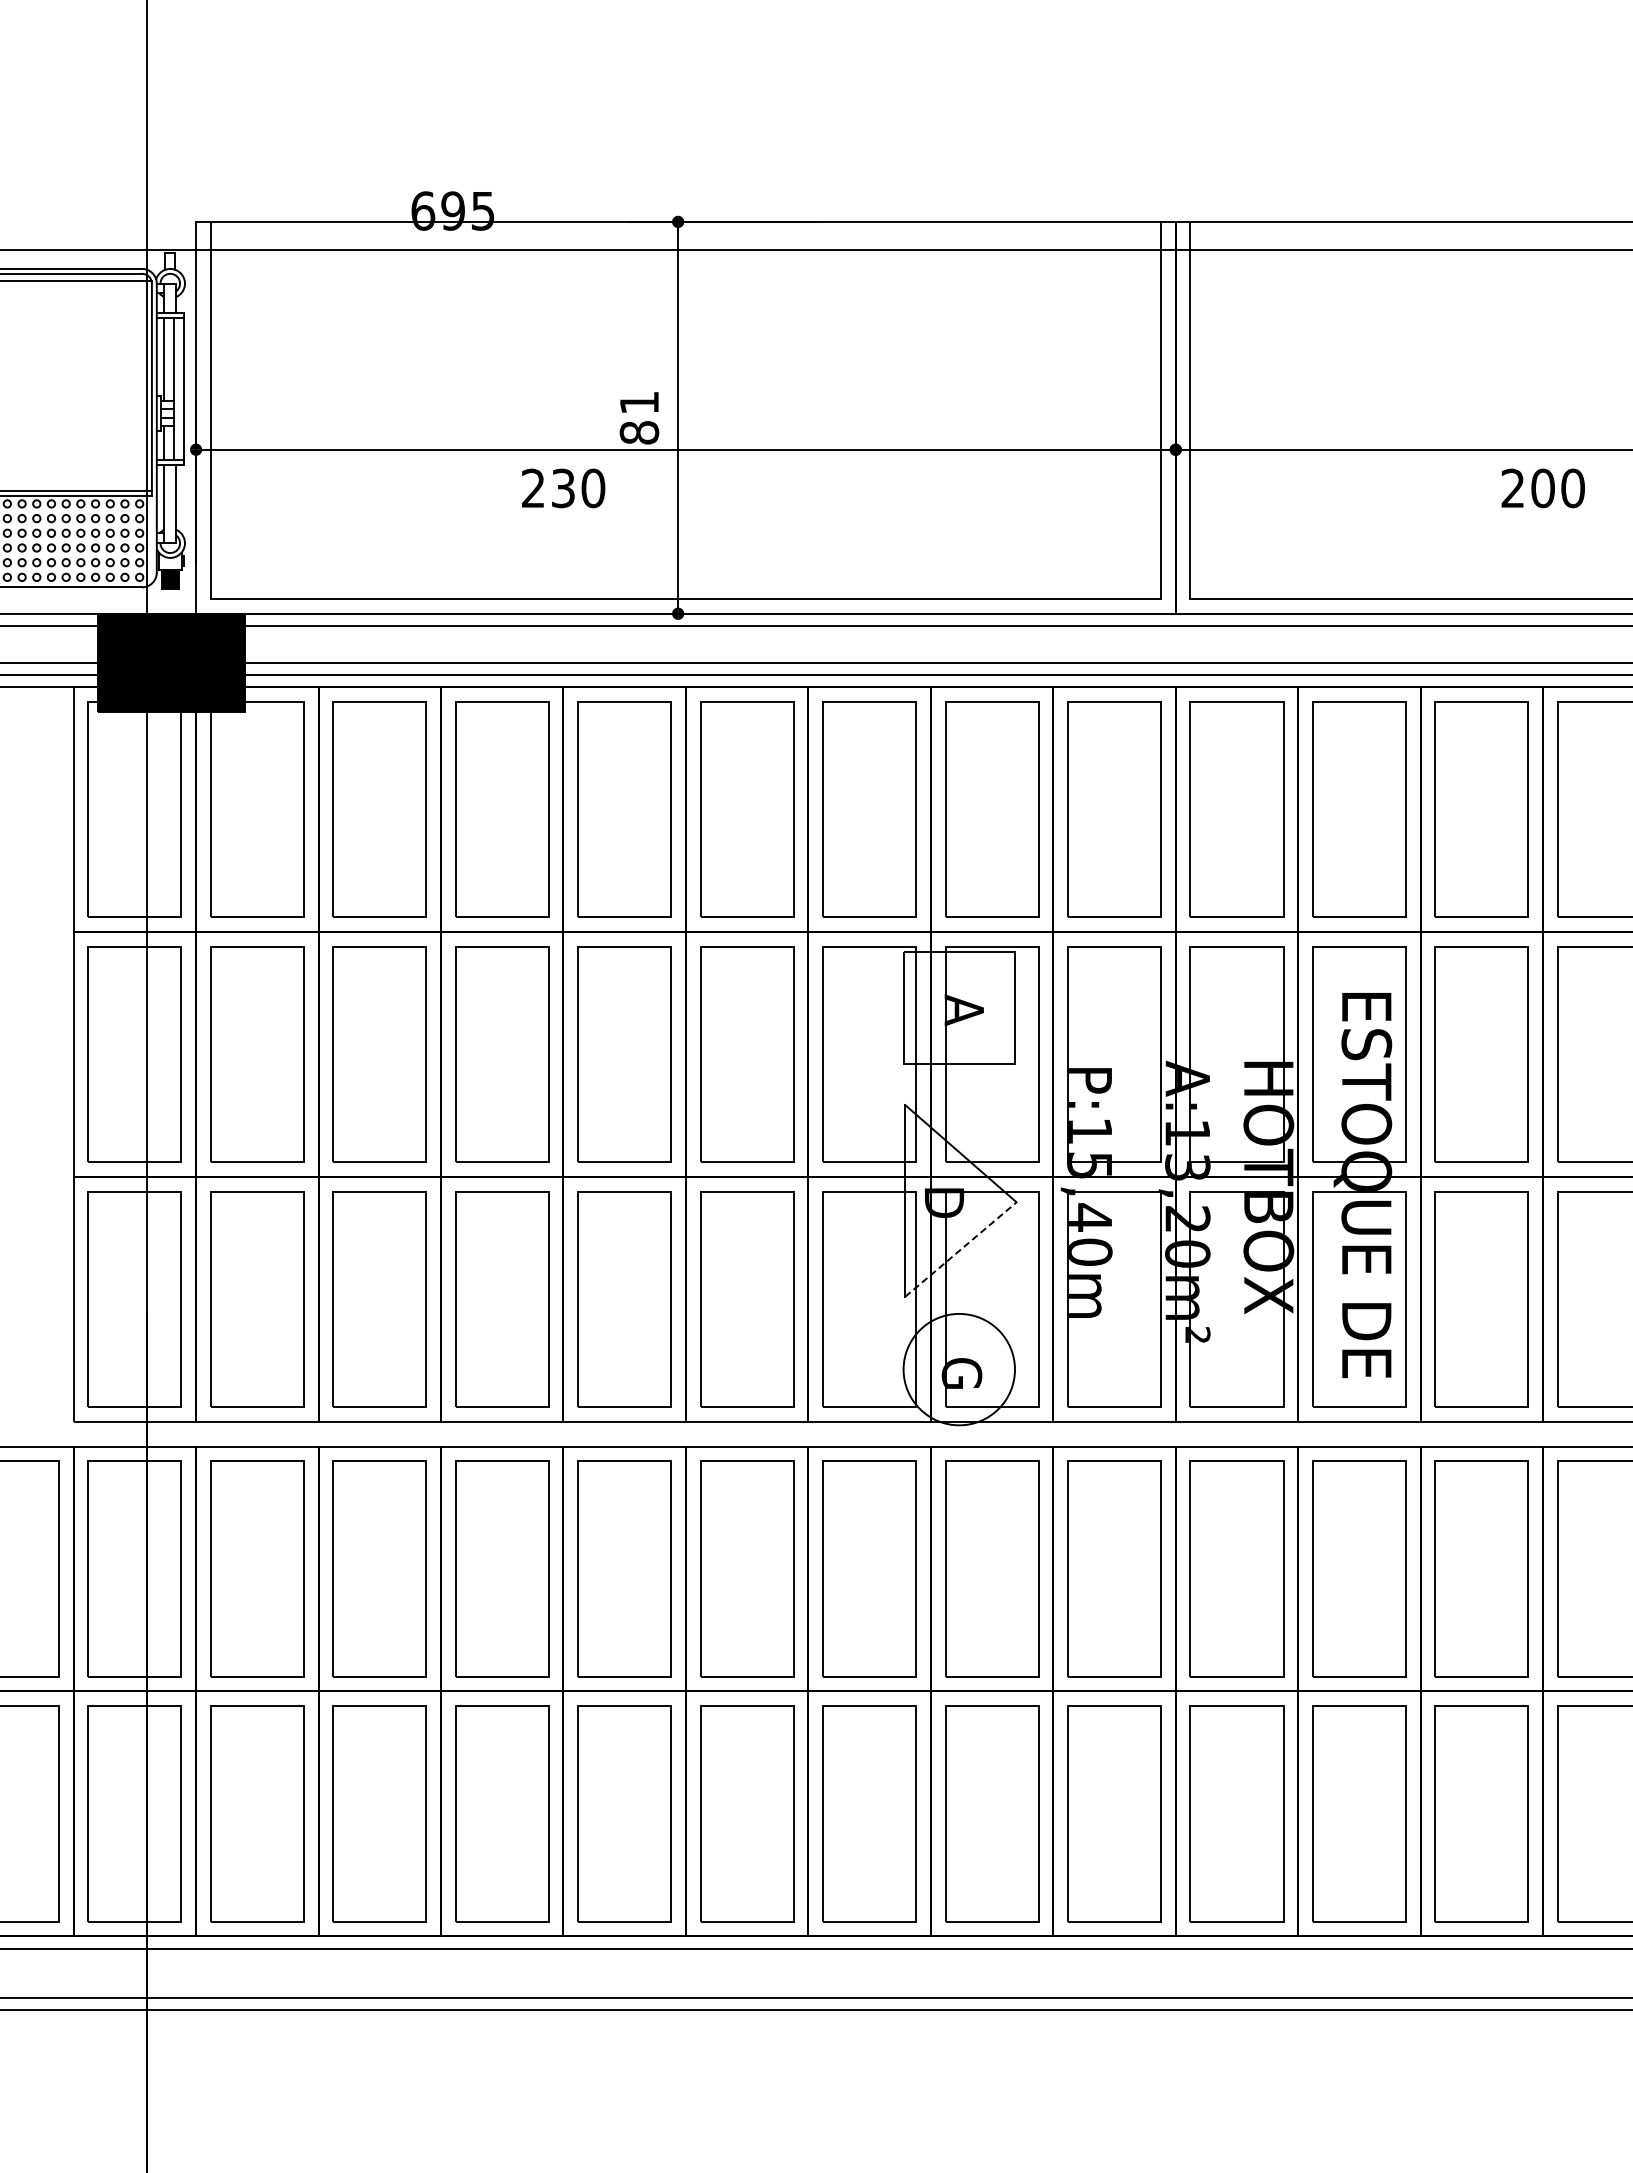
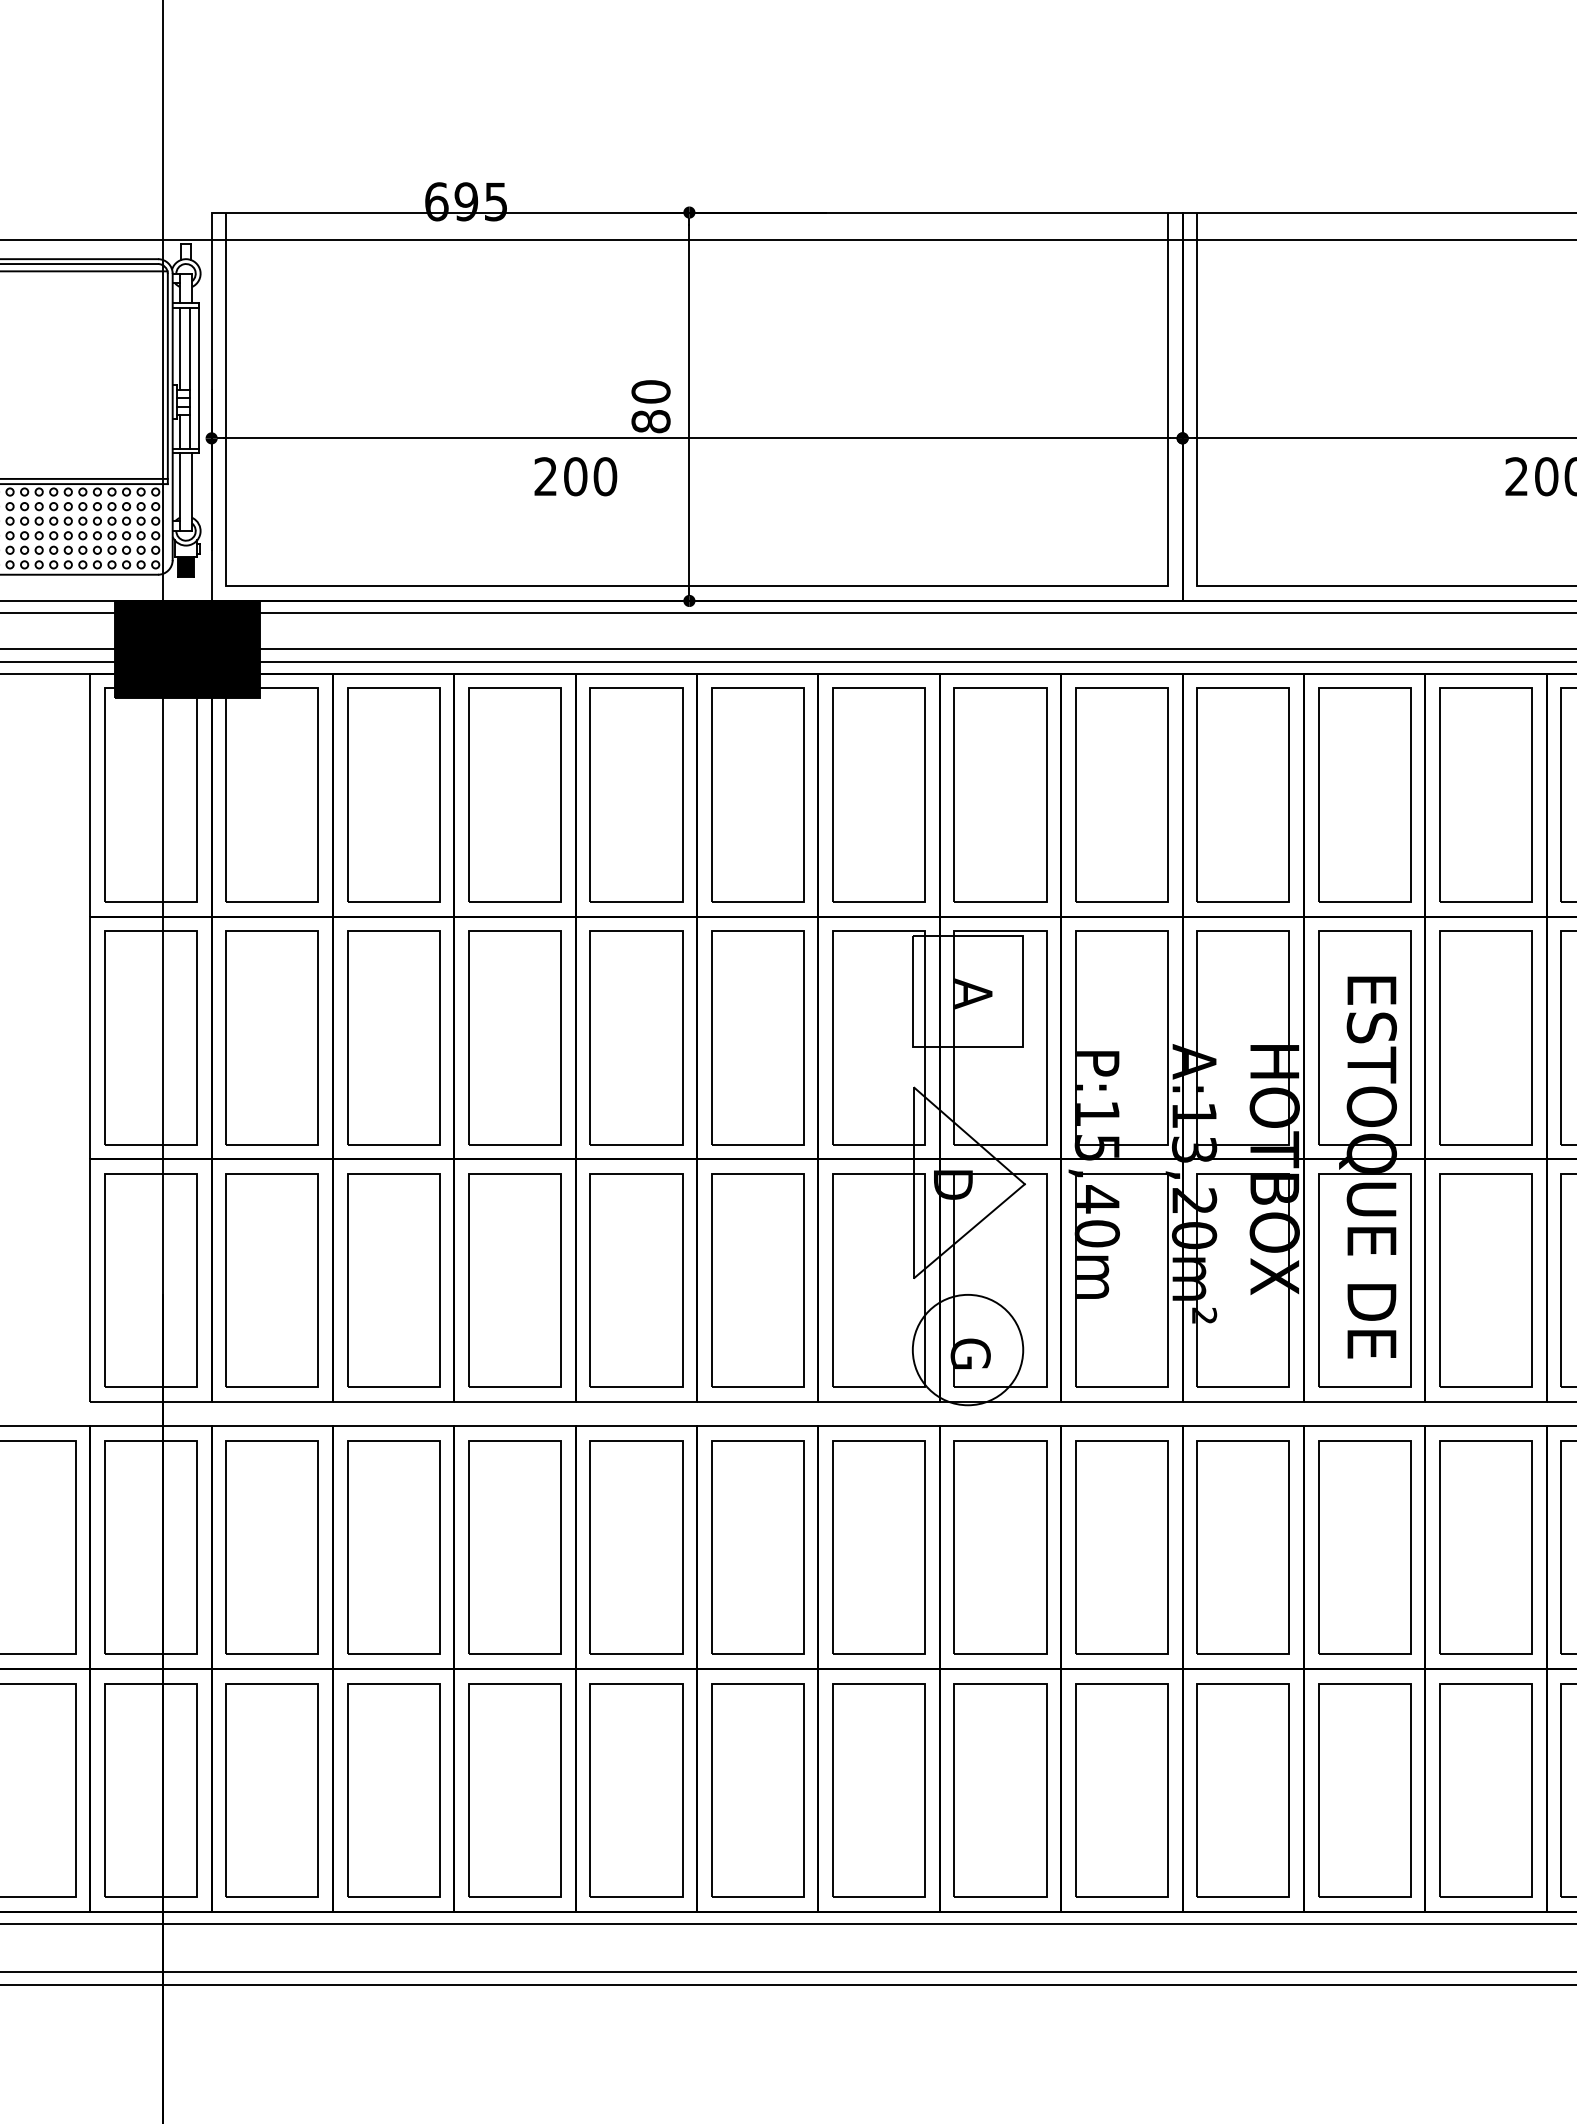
text: (639, 402) -> (651, 391), 81 -> 80
text: (563, 488) -> (575, 476), 230 -> 200
line: (961, 1249) -> (970, 1231), dashed -> solid

